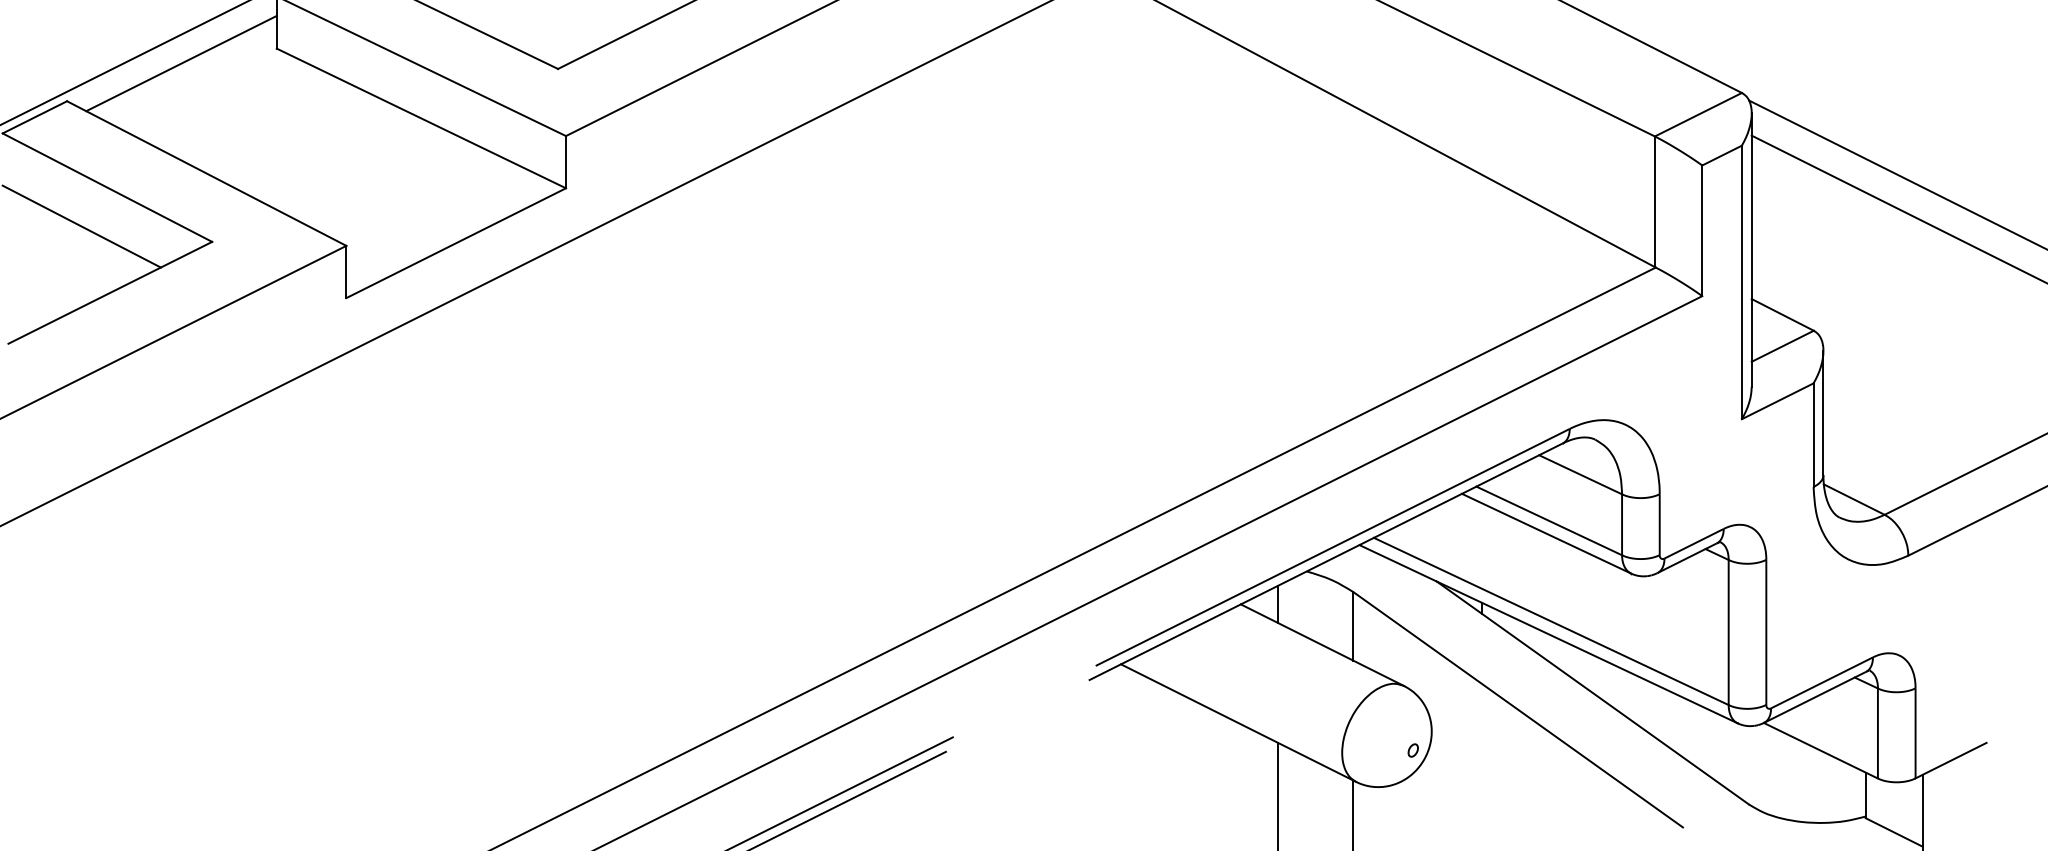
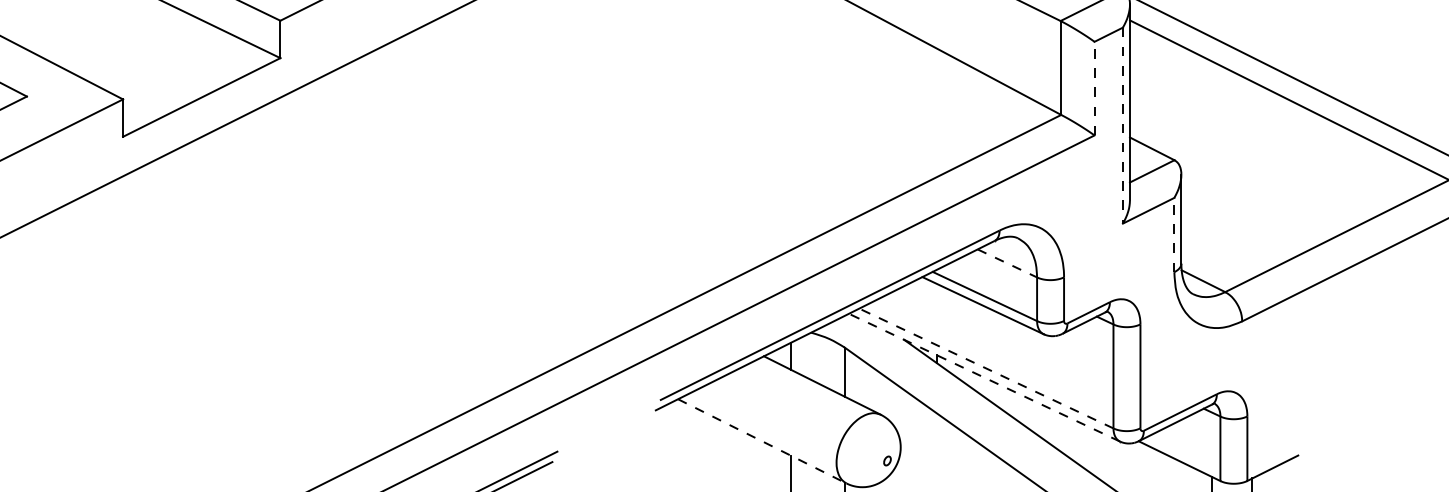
line: (1702, 230) -> (1094, 88), solid -> dashed
line: (1741, 282) -> (1122, 125), solid -> dashed
line: (1813, 435) -> (1174, 235), solid -> dashed
line: (1580, 474) -> (1007, 263), solid -> dashed
line: (1550, 621) -> (985, 368), solid -> dashed
line: (1548, 634) -> (984, 377), solid -> dashed
line: (1239, 723) -> (762, 441), solid -> dashed

